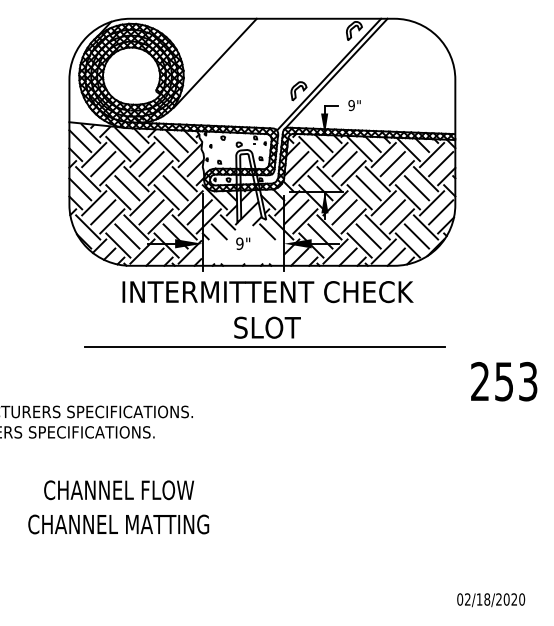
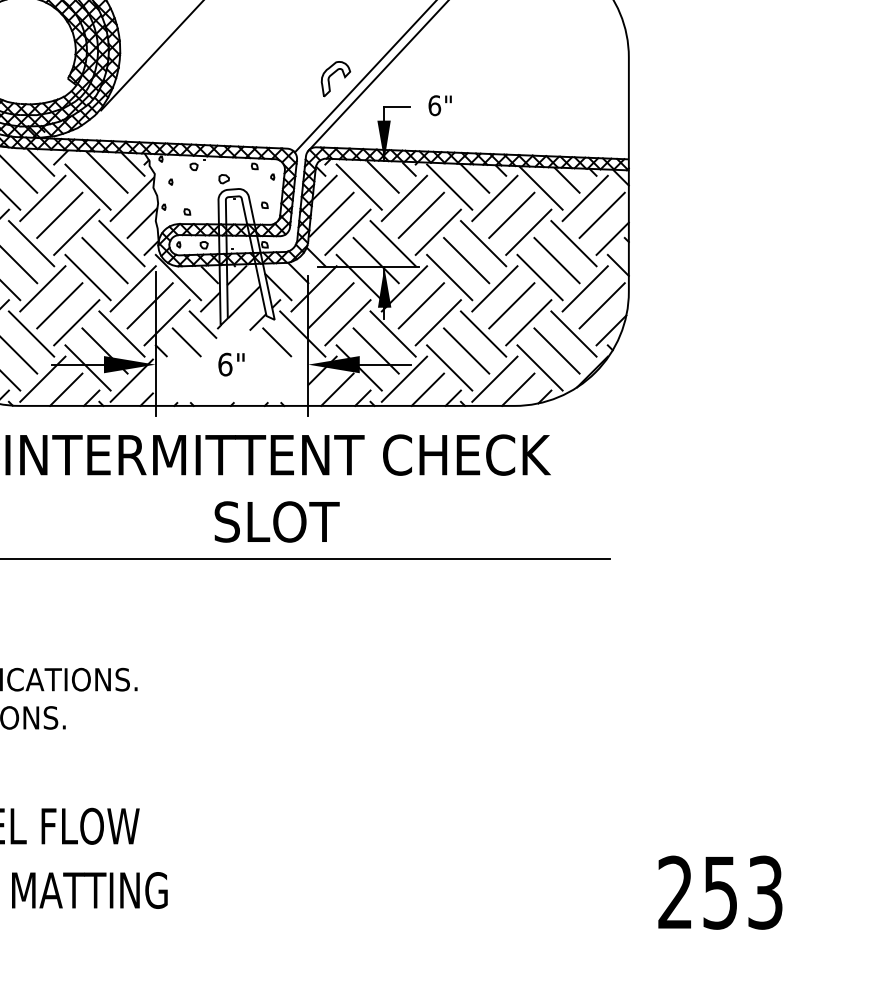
text: (351, 105) -> (434, 105), 9" -> 6"
text: (239, 243) -> (224, 364), 9" -> 6"
text: (504, 381) -> (720, 892), moved

